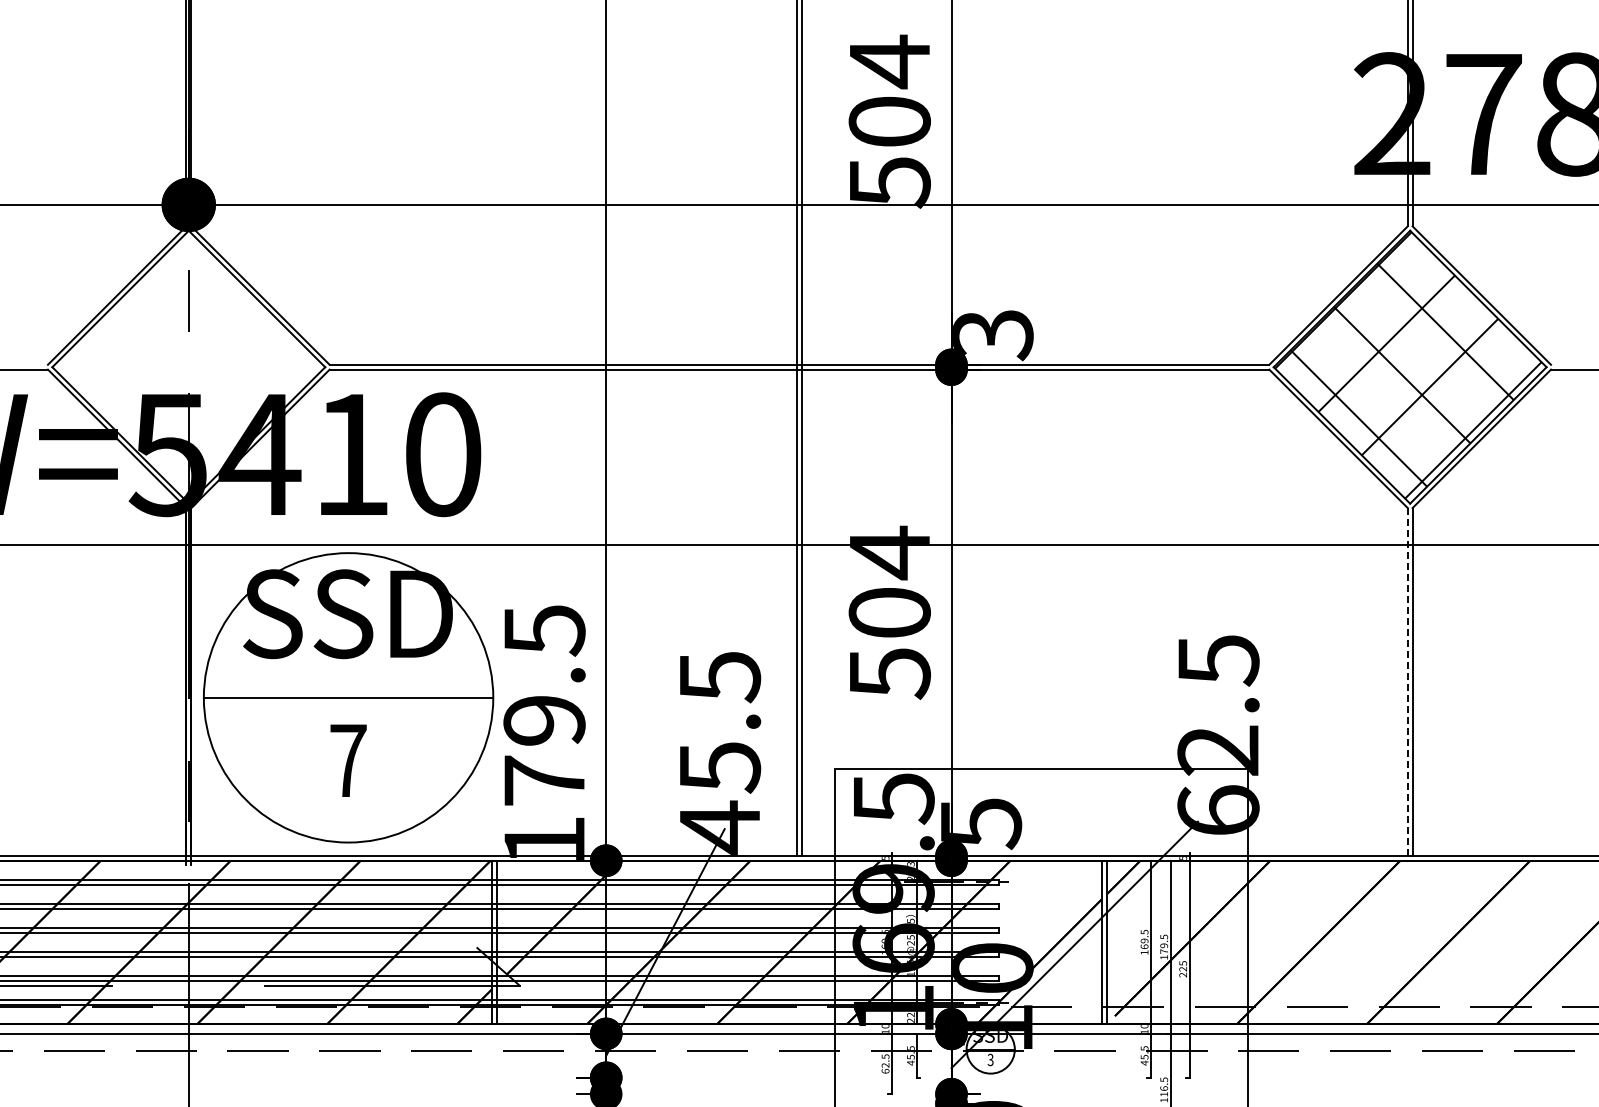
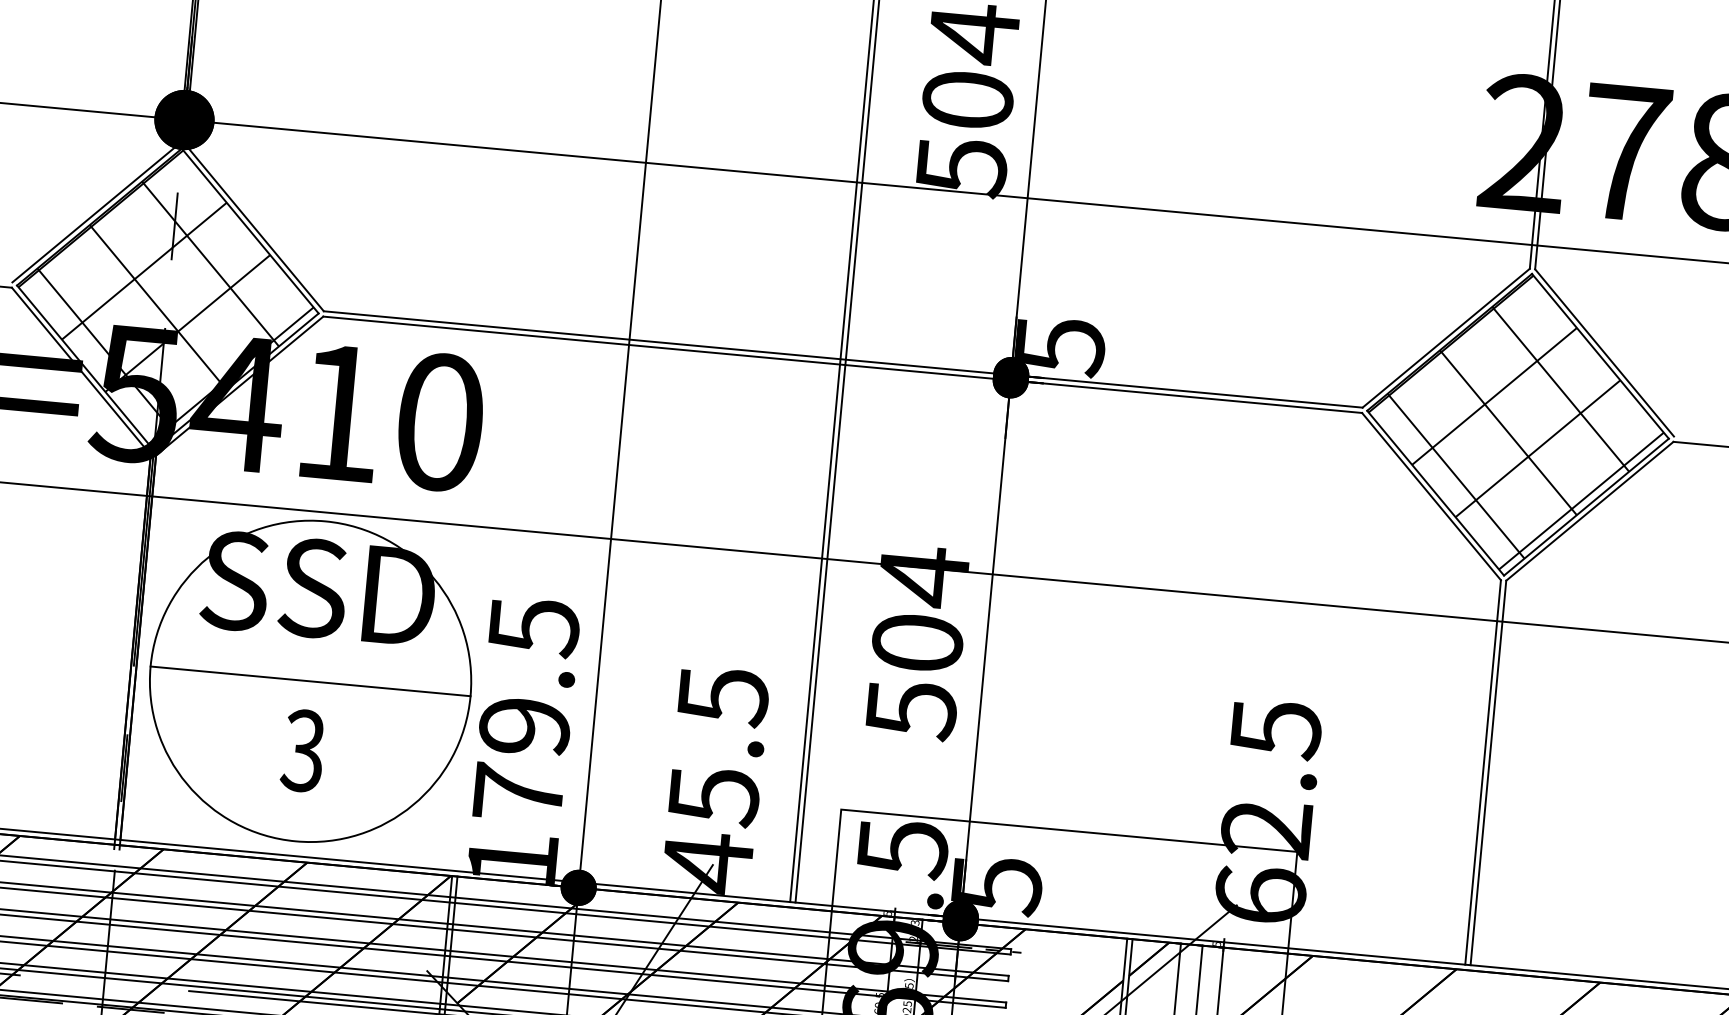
text: (993, 335) -> (1060, 346), 3 -> 5
hatch: (186, 365) -> (165, 297), added
line: (1407, 681) -> (1482, 771), dashed -> solid
text: (347, 760) -> (302, 750), 7 -> 3

